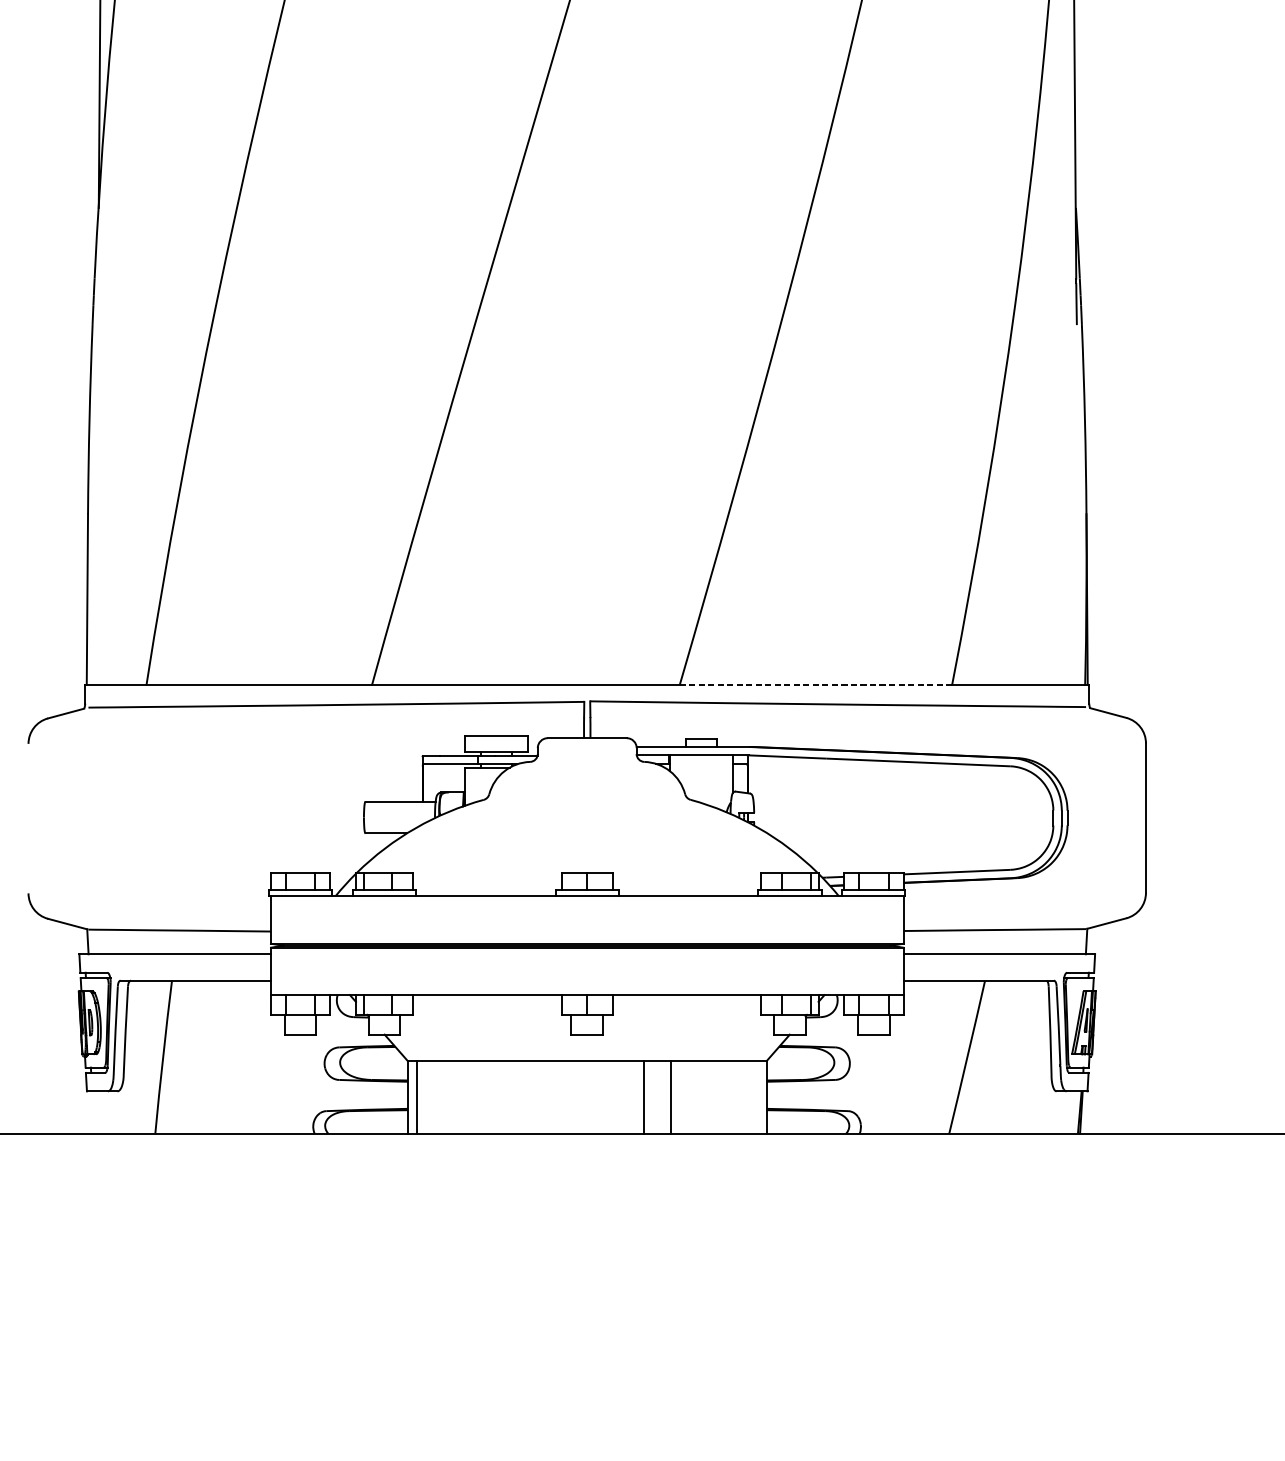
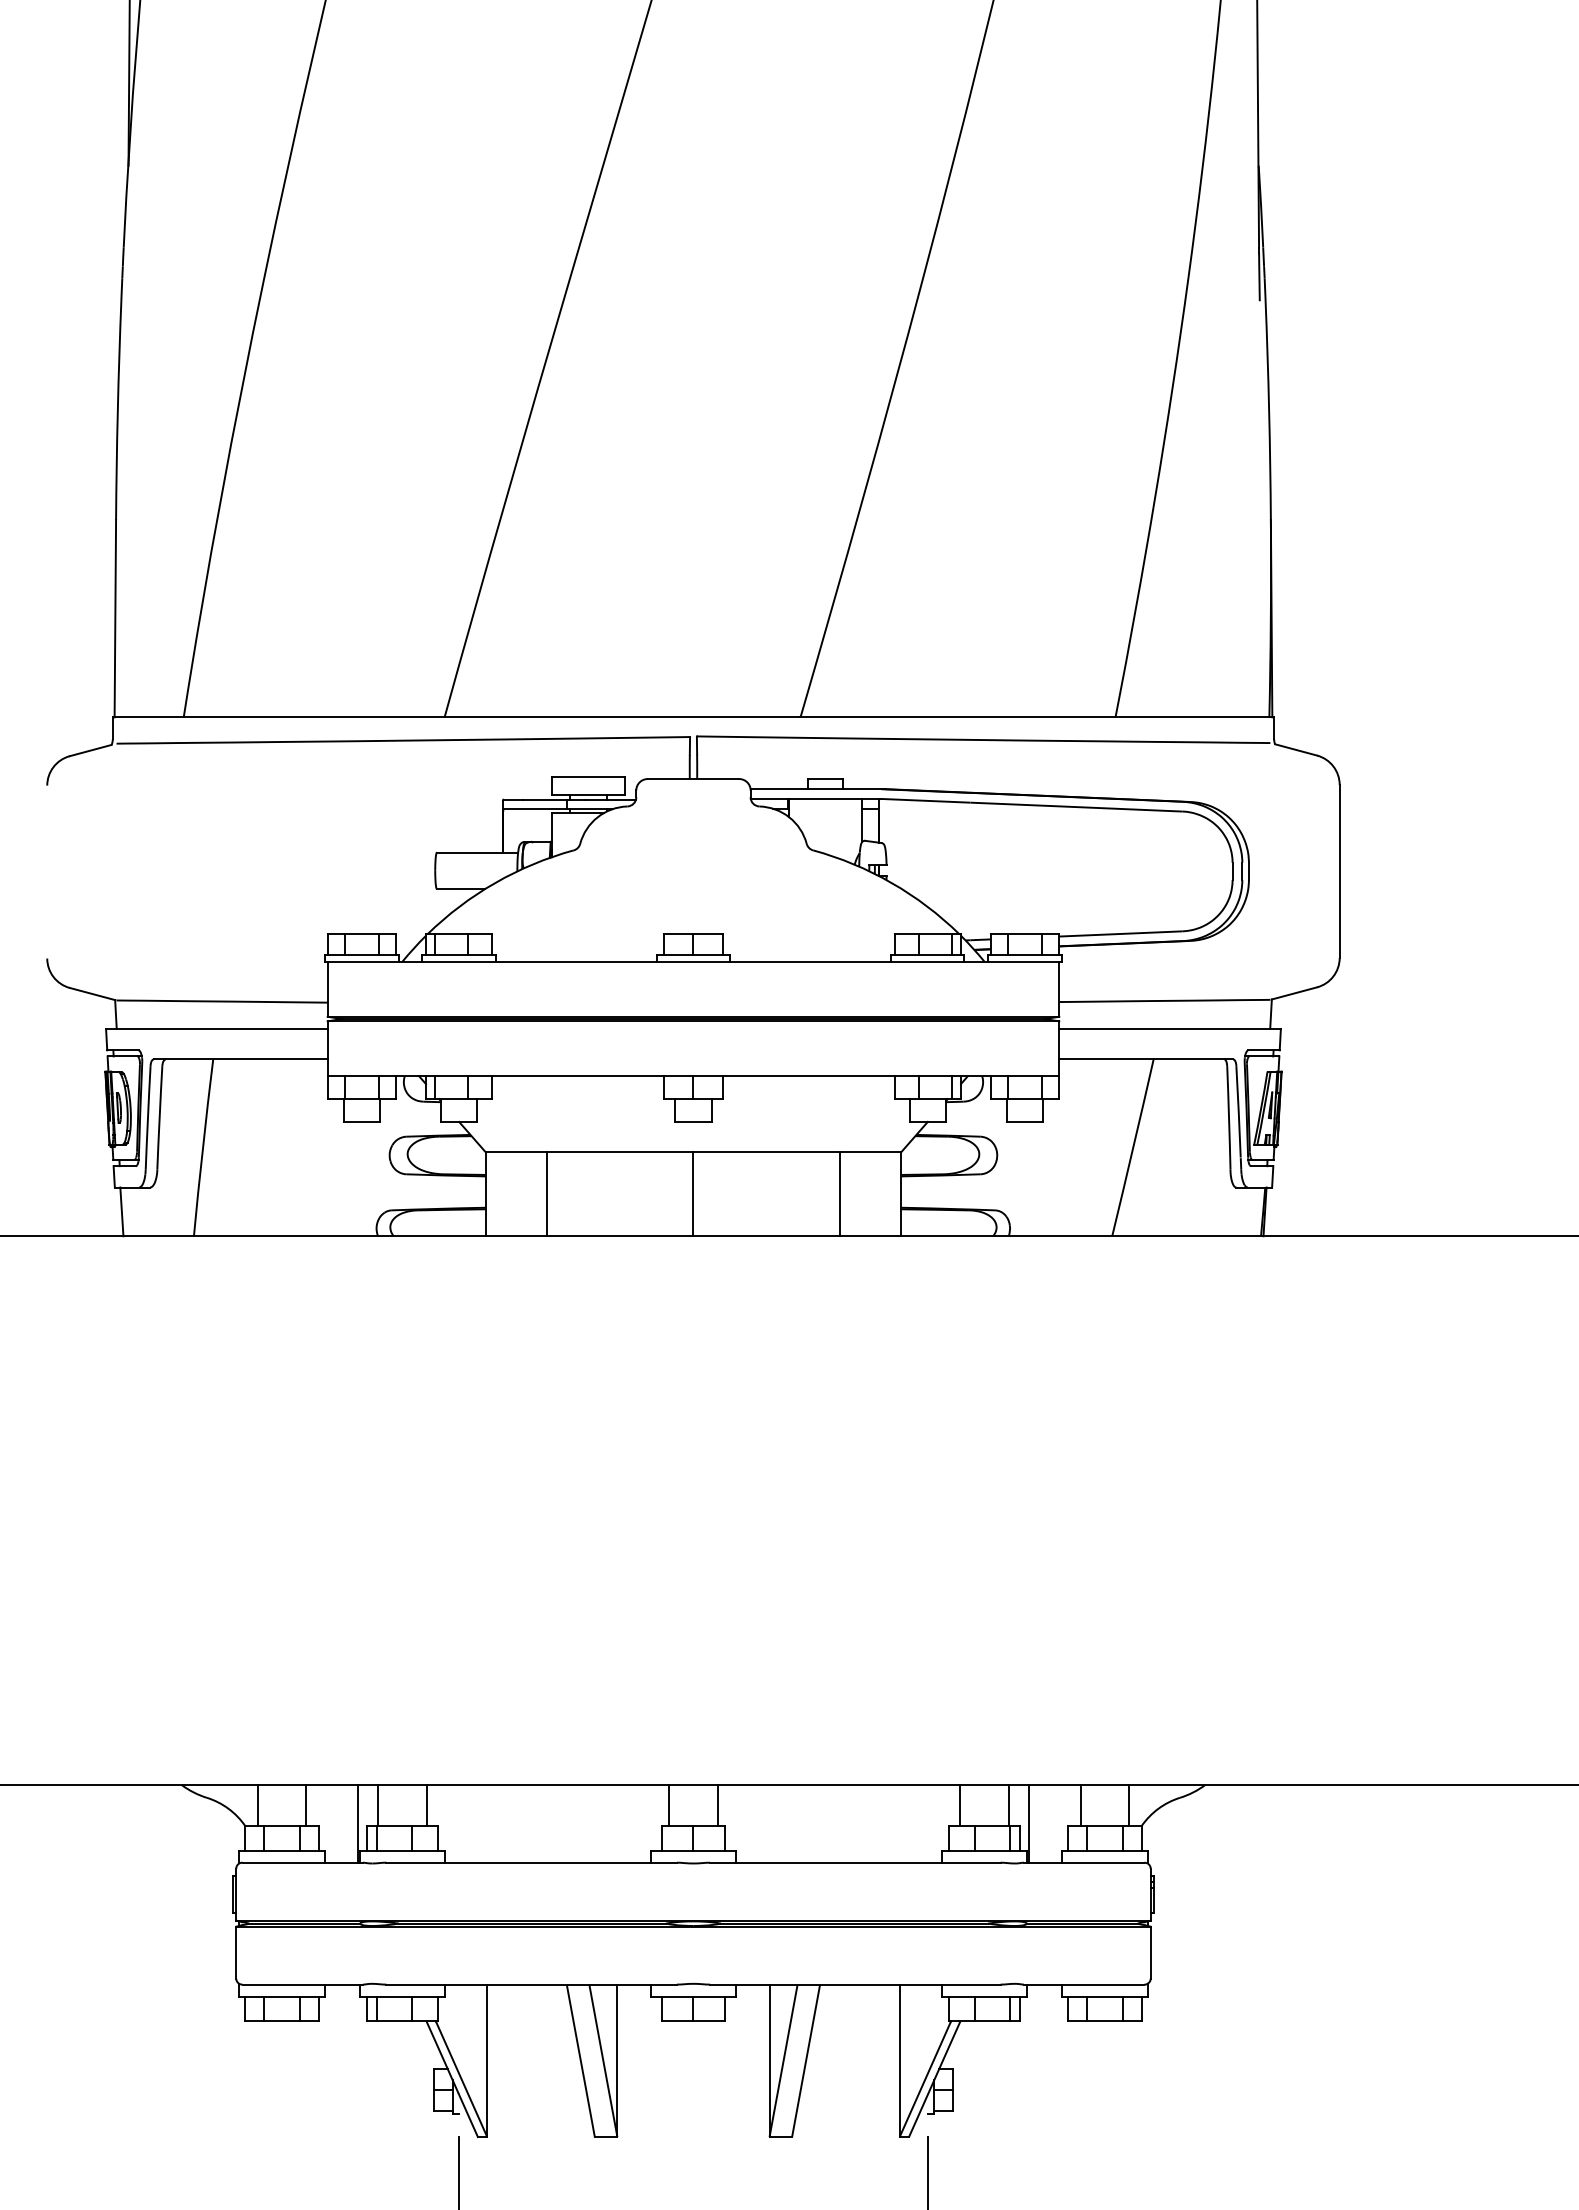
line: (816, 684) -> (958, 717), dashed -> solid
line: (416, 1097) -> (546, 1194), moved
line: (644, 1097) -> (693, 1194), moved
line: (671, 1097) -> (840, 1194), moved
line: (92, 1112) -> (121, 1211), added

